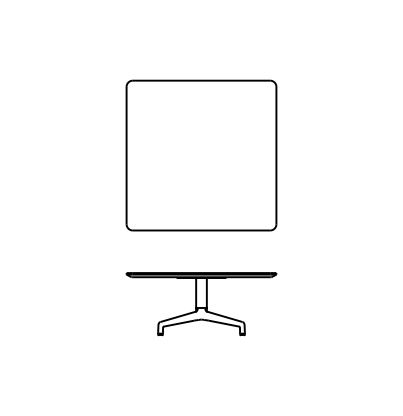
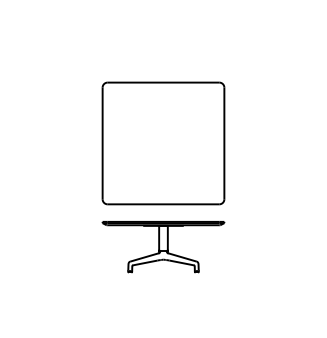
part: (201, 155) -> (163, 143), moved

